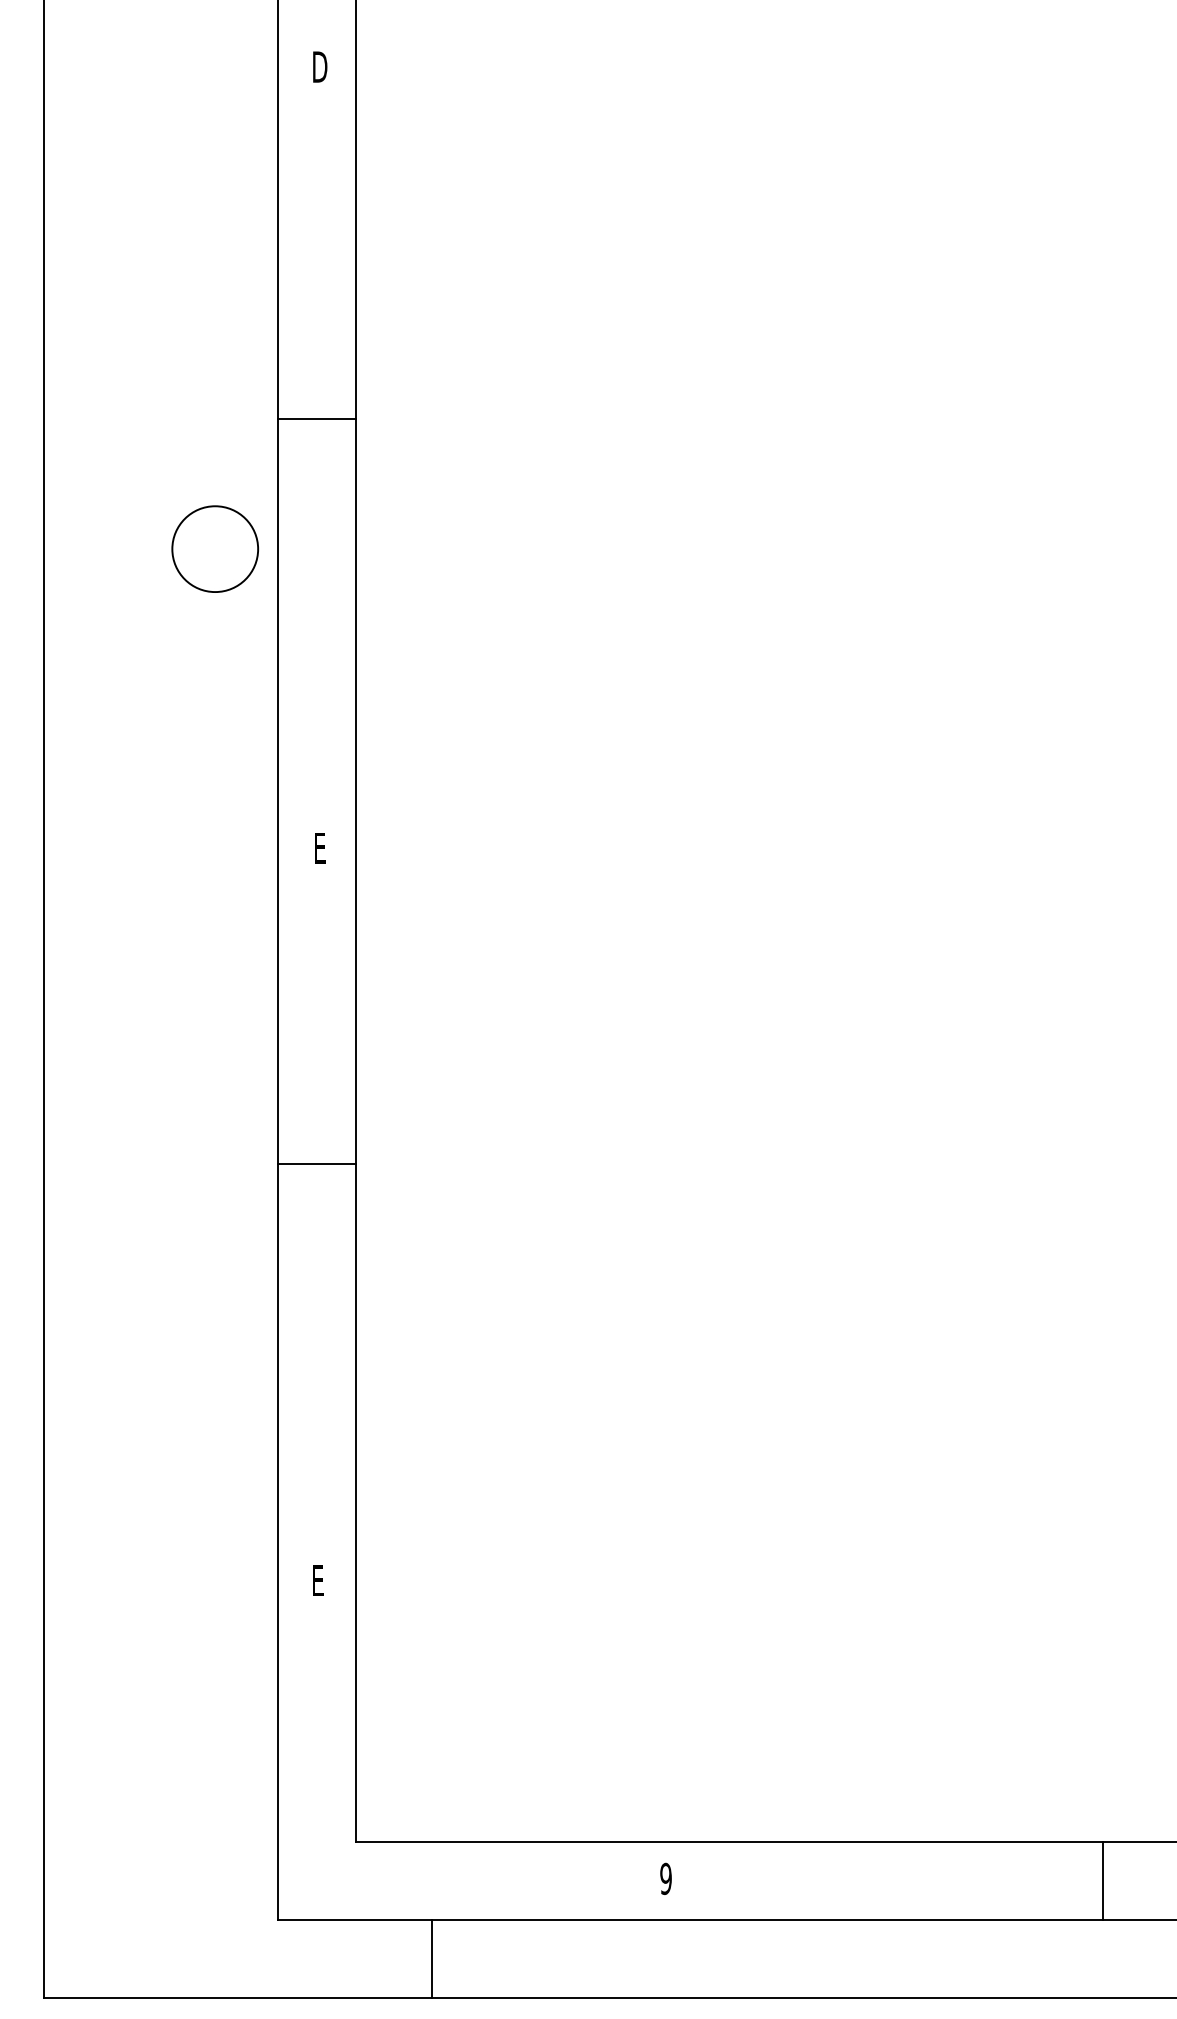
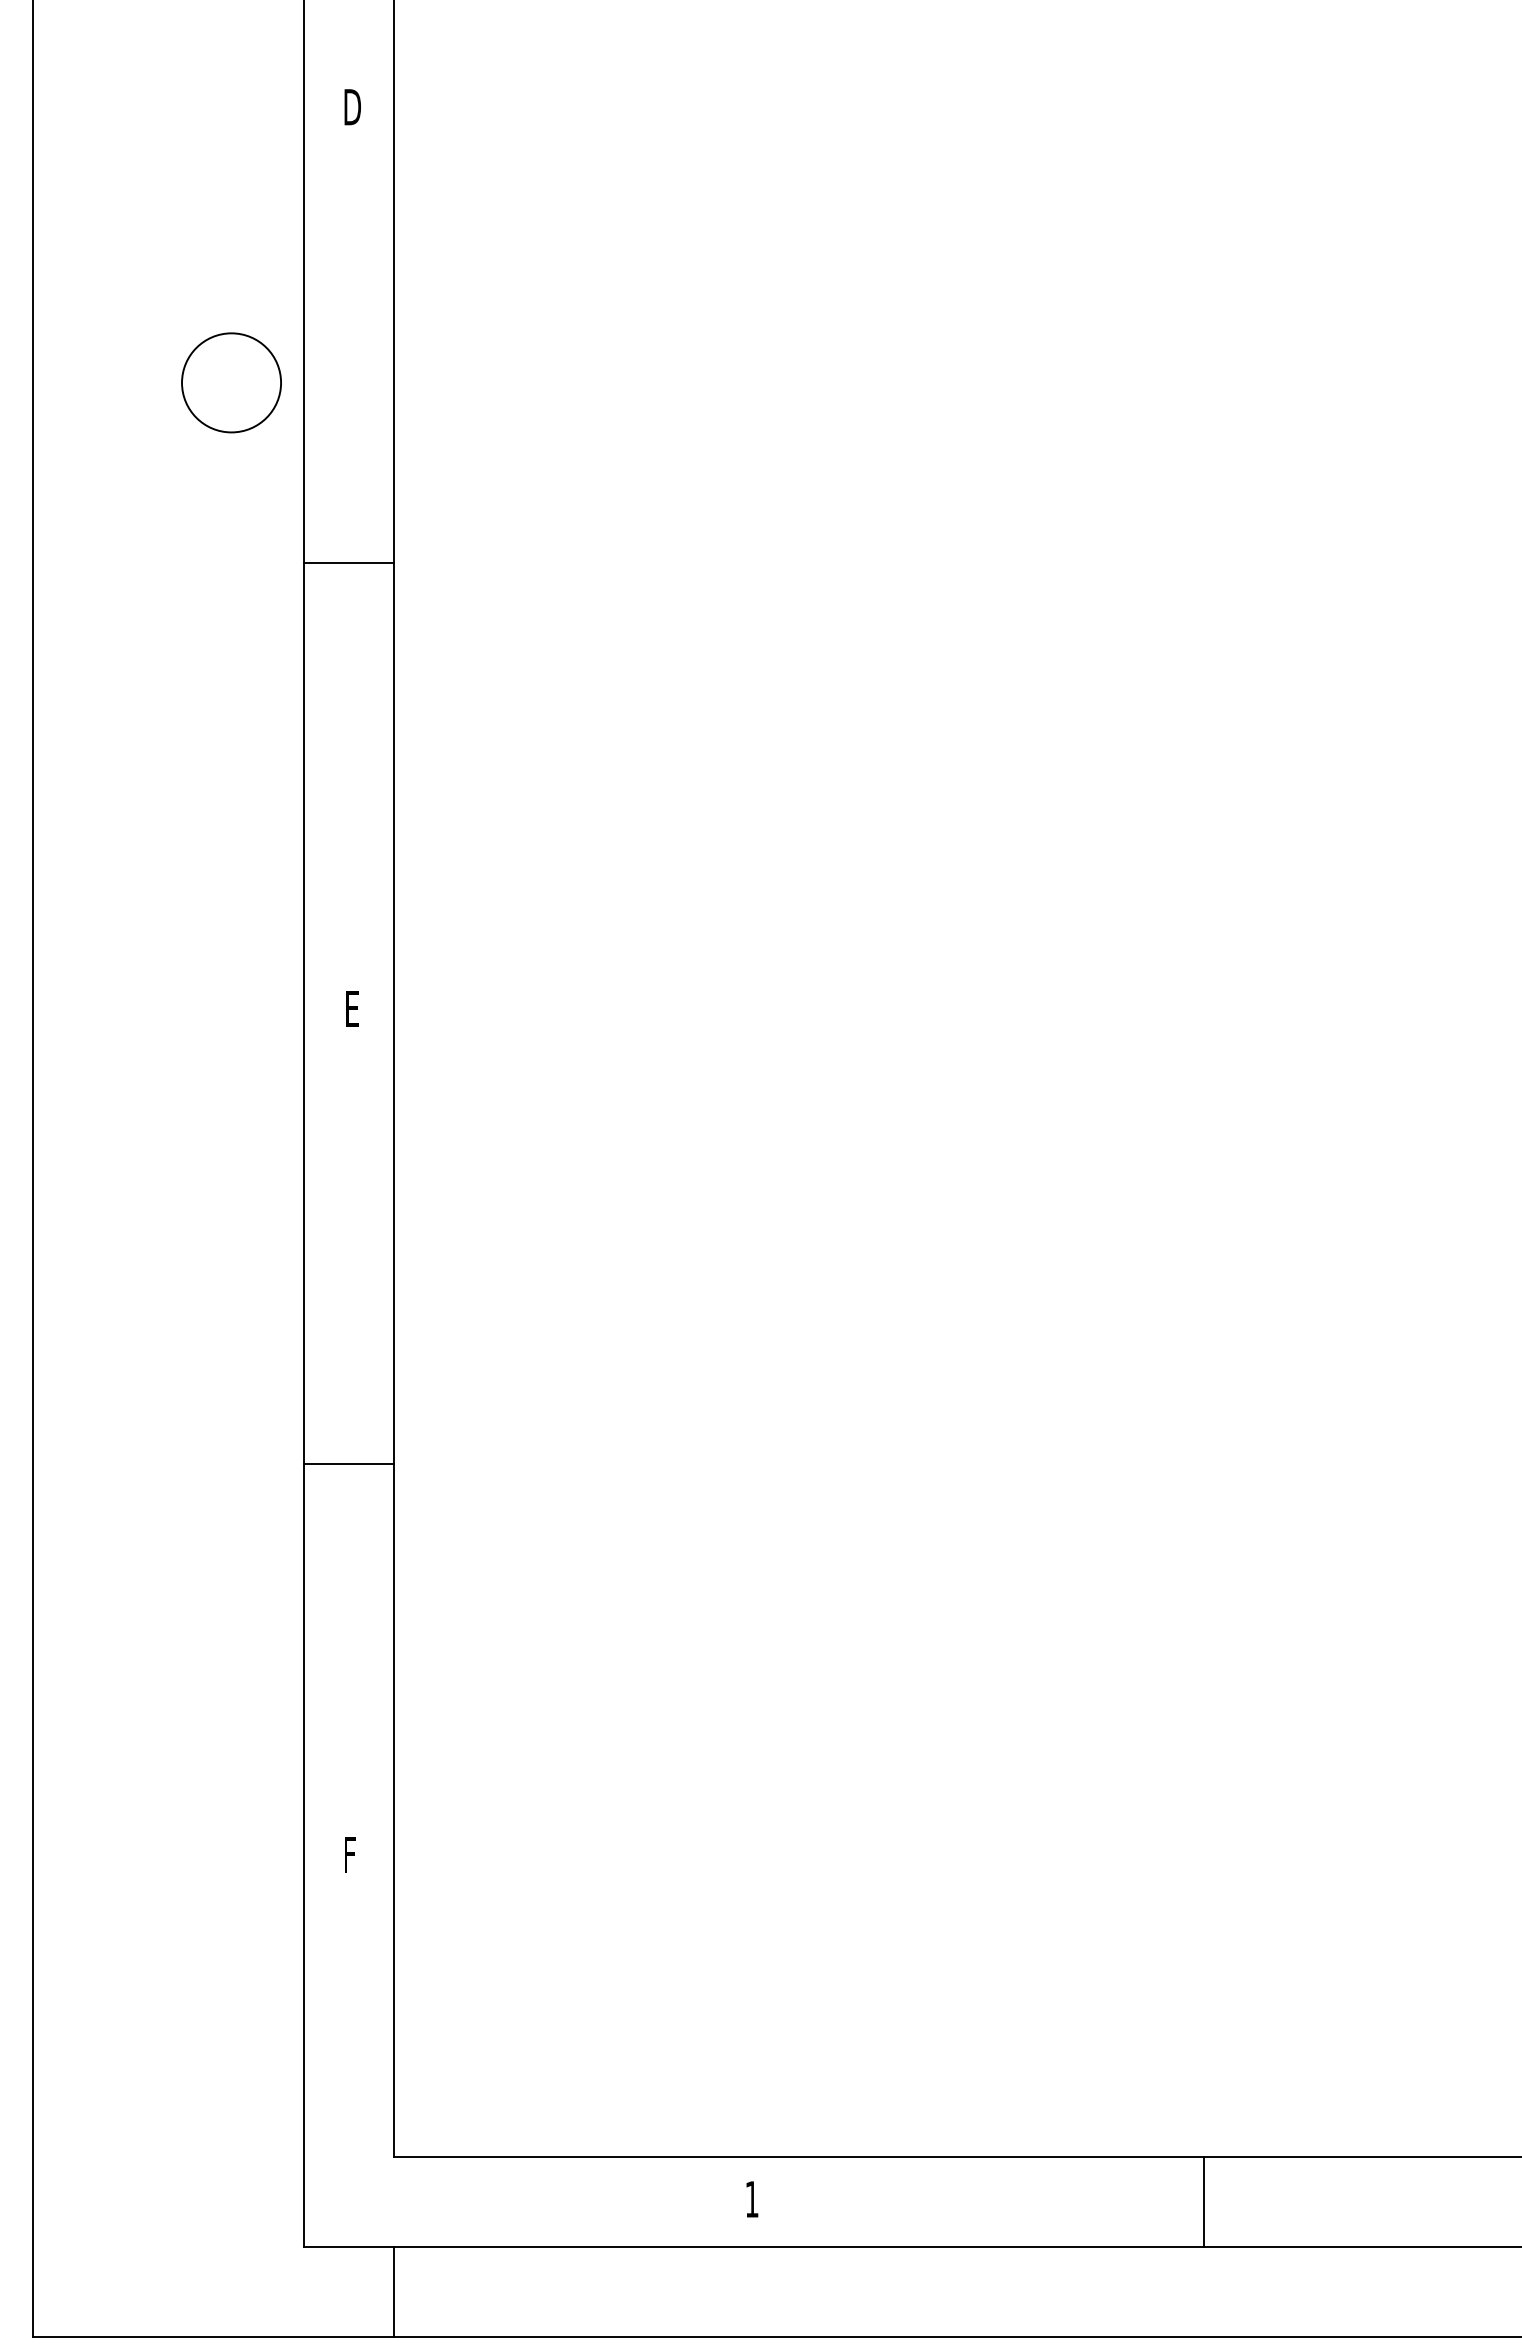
line: (316, 419) -> (348, 563), moved
circle: (215, 548) -> (231, 382), moved
line: (316, 1163) -> (348, 1463), moved
text: (318, 1580) -> (350, 1854), E -> F
text: (665, 1879) -> (751, 2199), 9 -> 1
line: (1102, 1881) -> (1204, 2202), moved
line: (431, 1959) -> (393, 2292), moved

